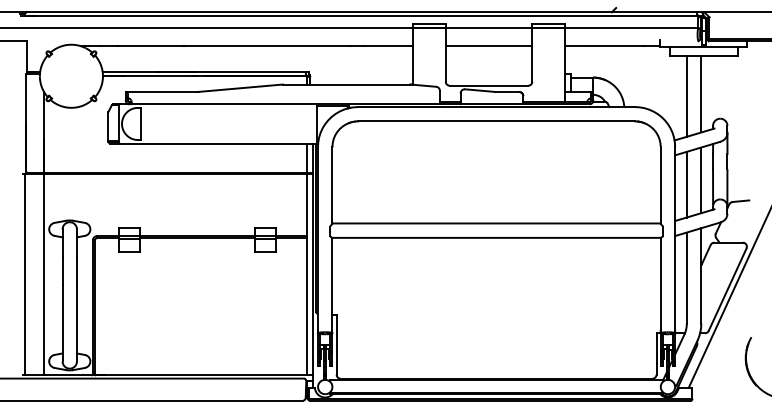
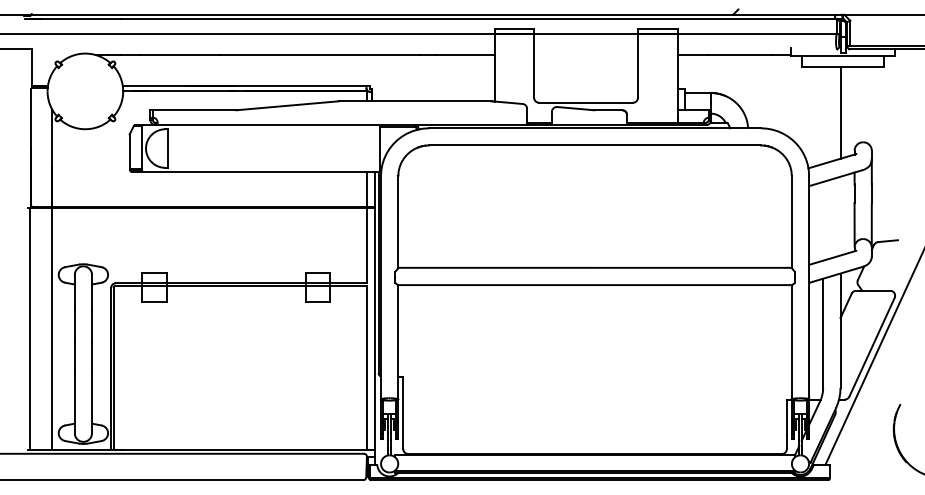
line: (488, 46) -> (585, 55), removed
line: (686, 95) -> (822, 114), removed
line: (701, 180) -> (840, 216), removed
line: (686, 184) -> (822, 221), removed

